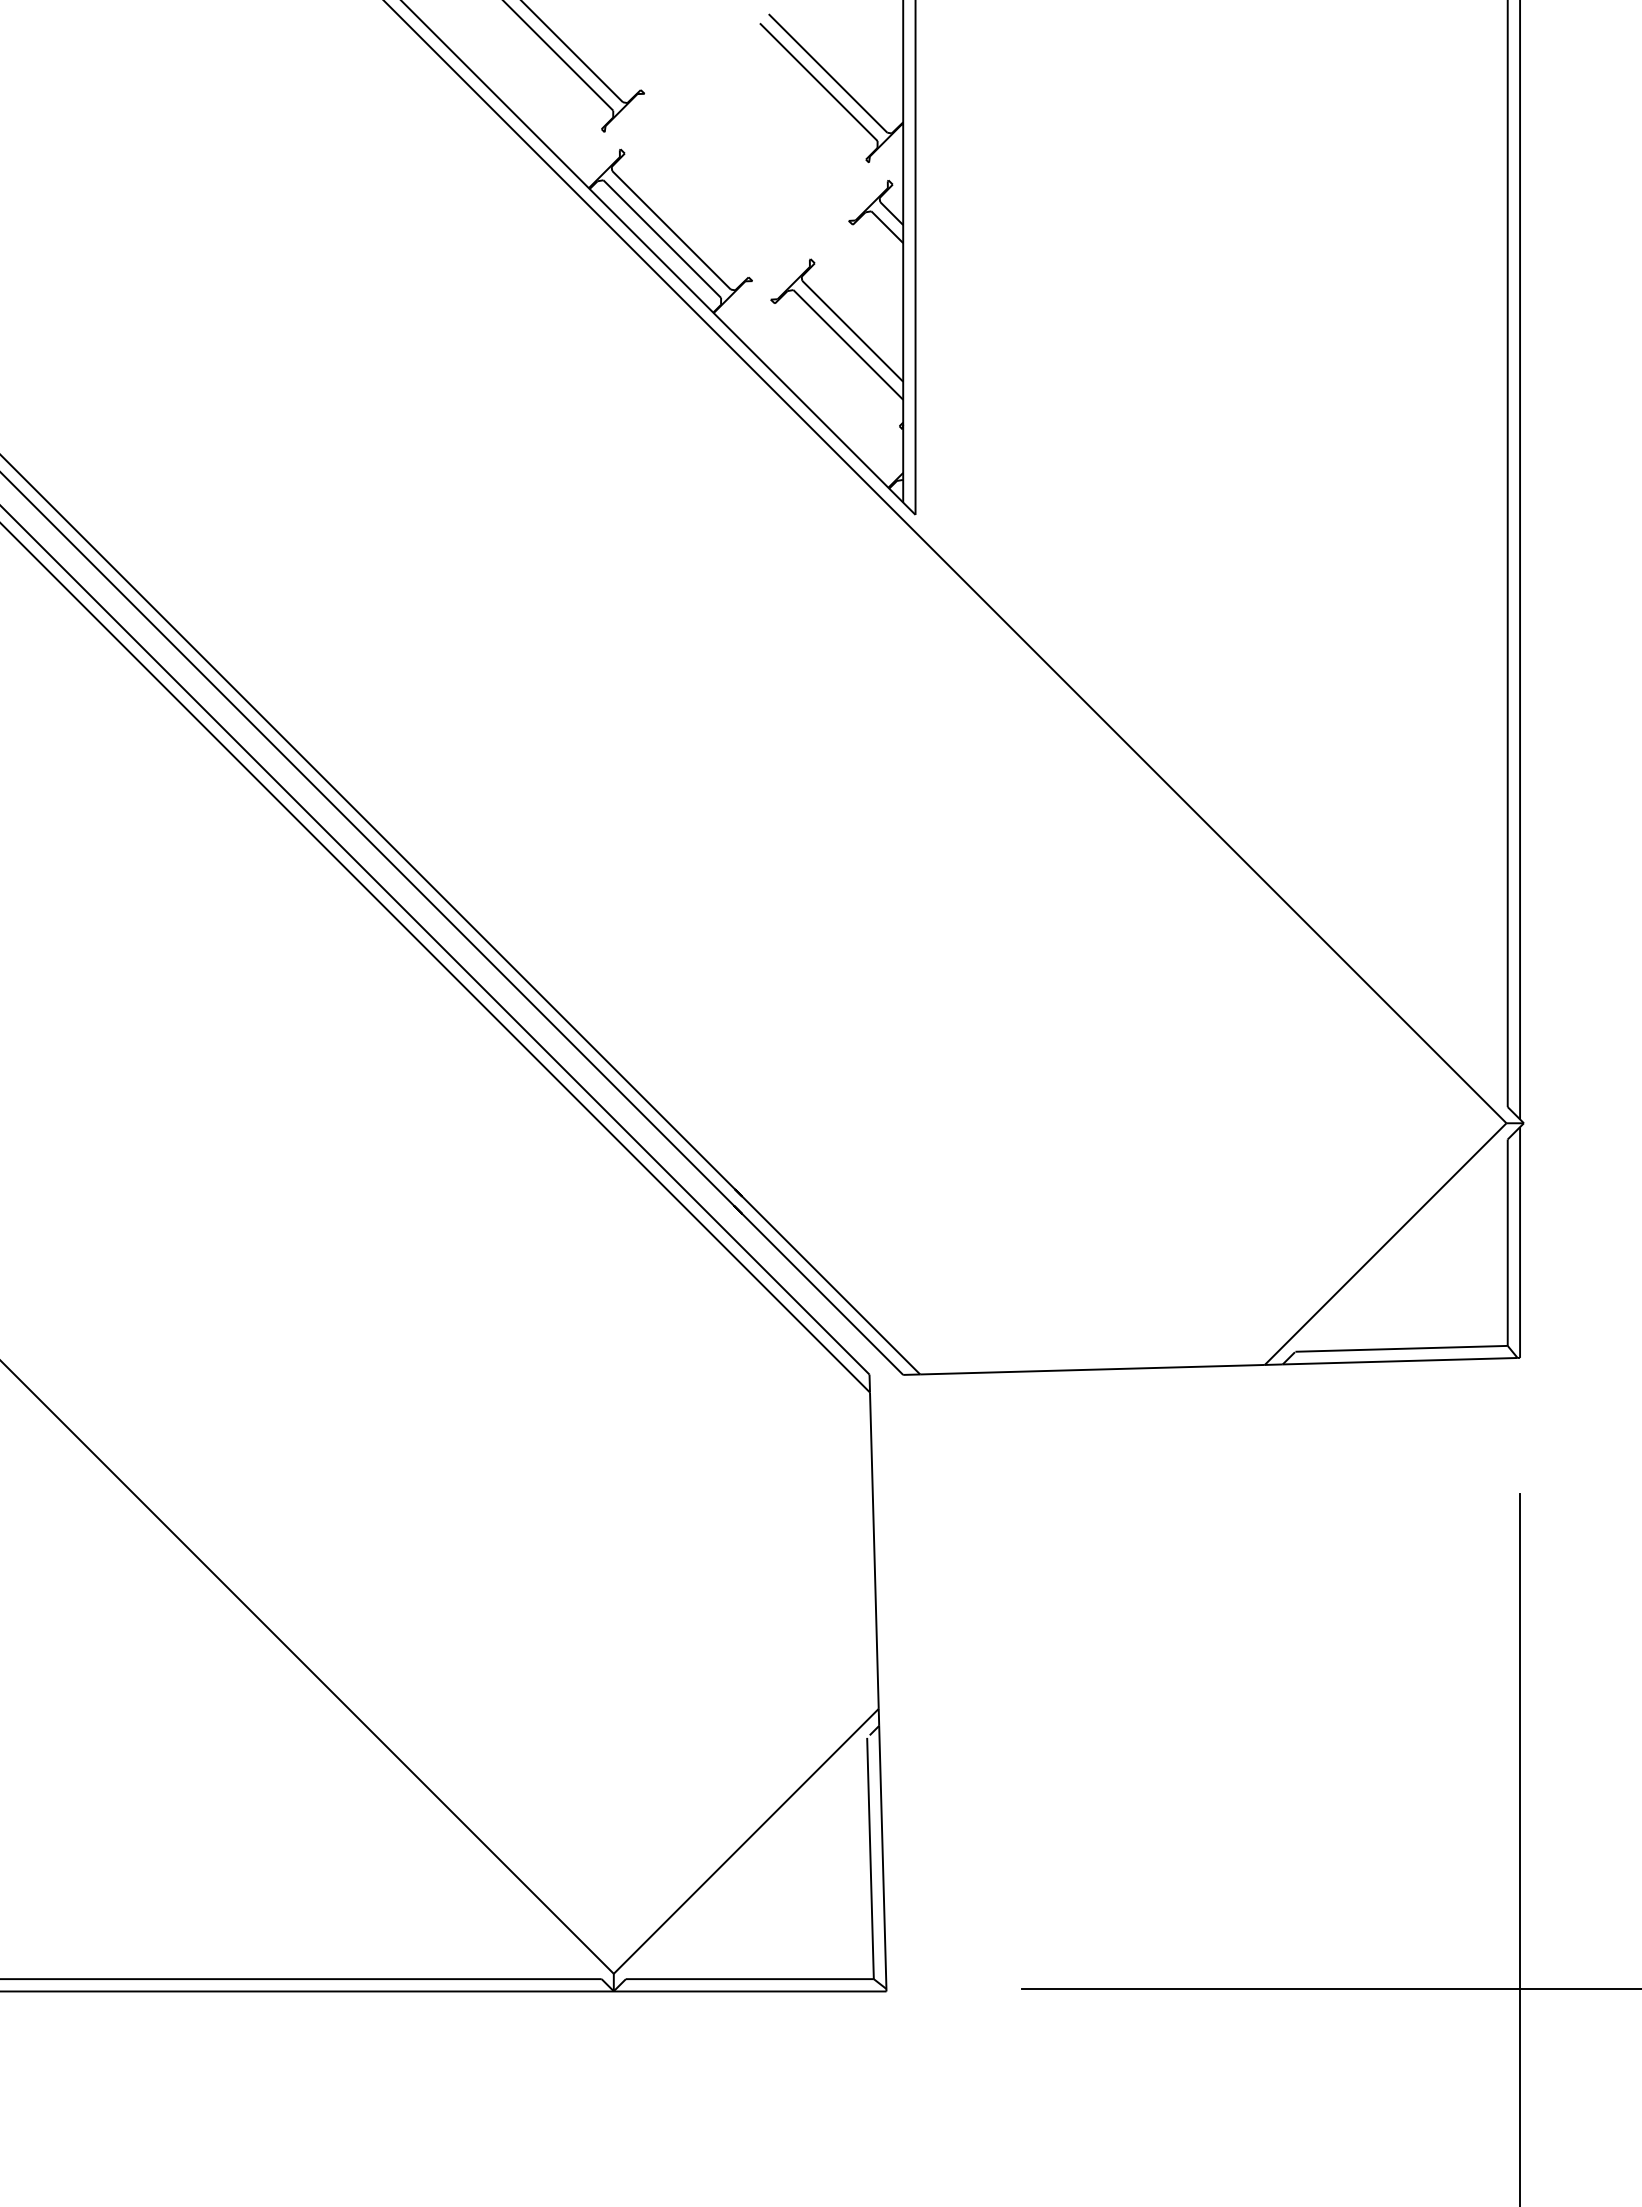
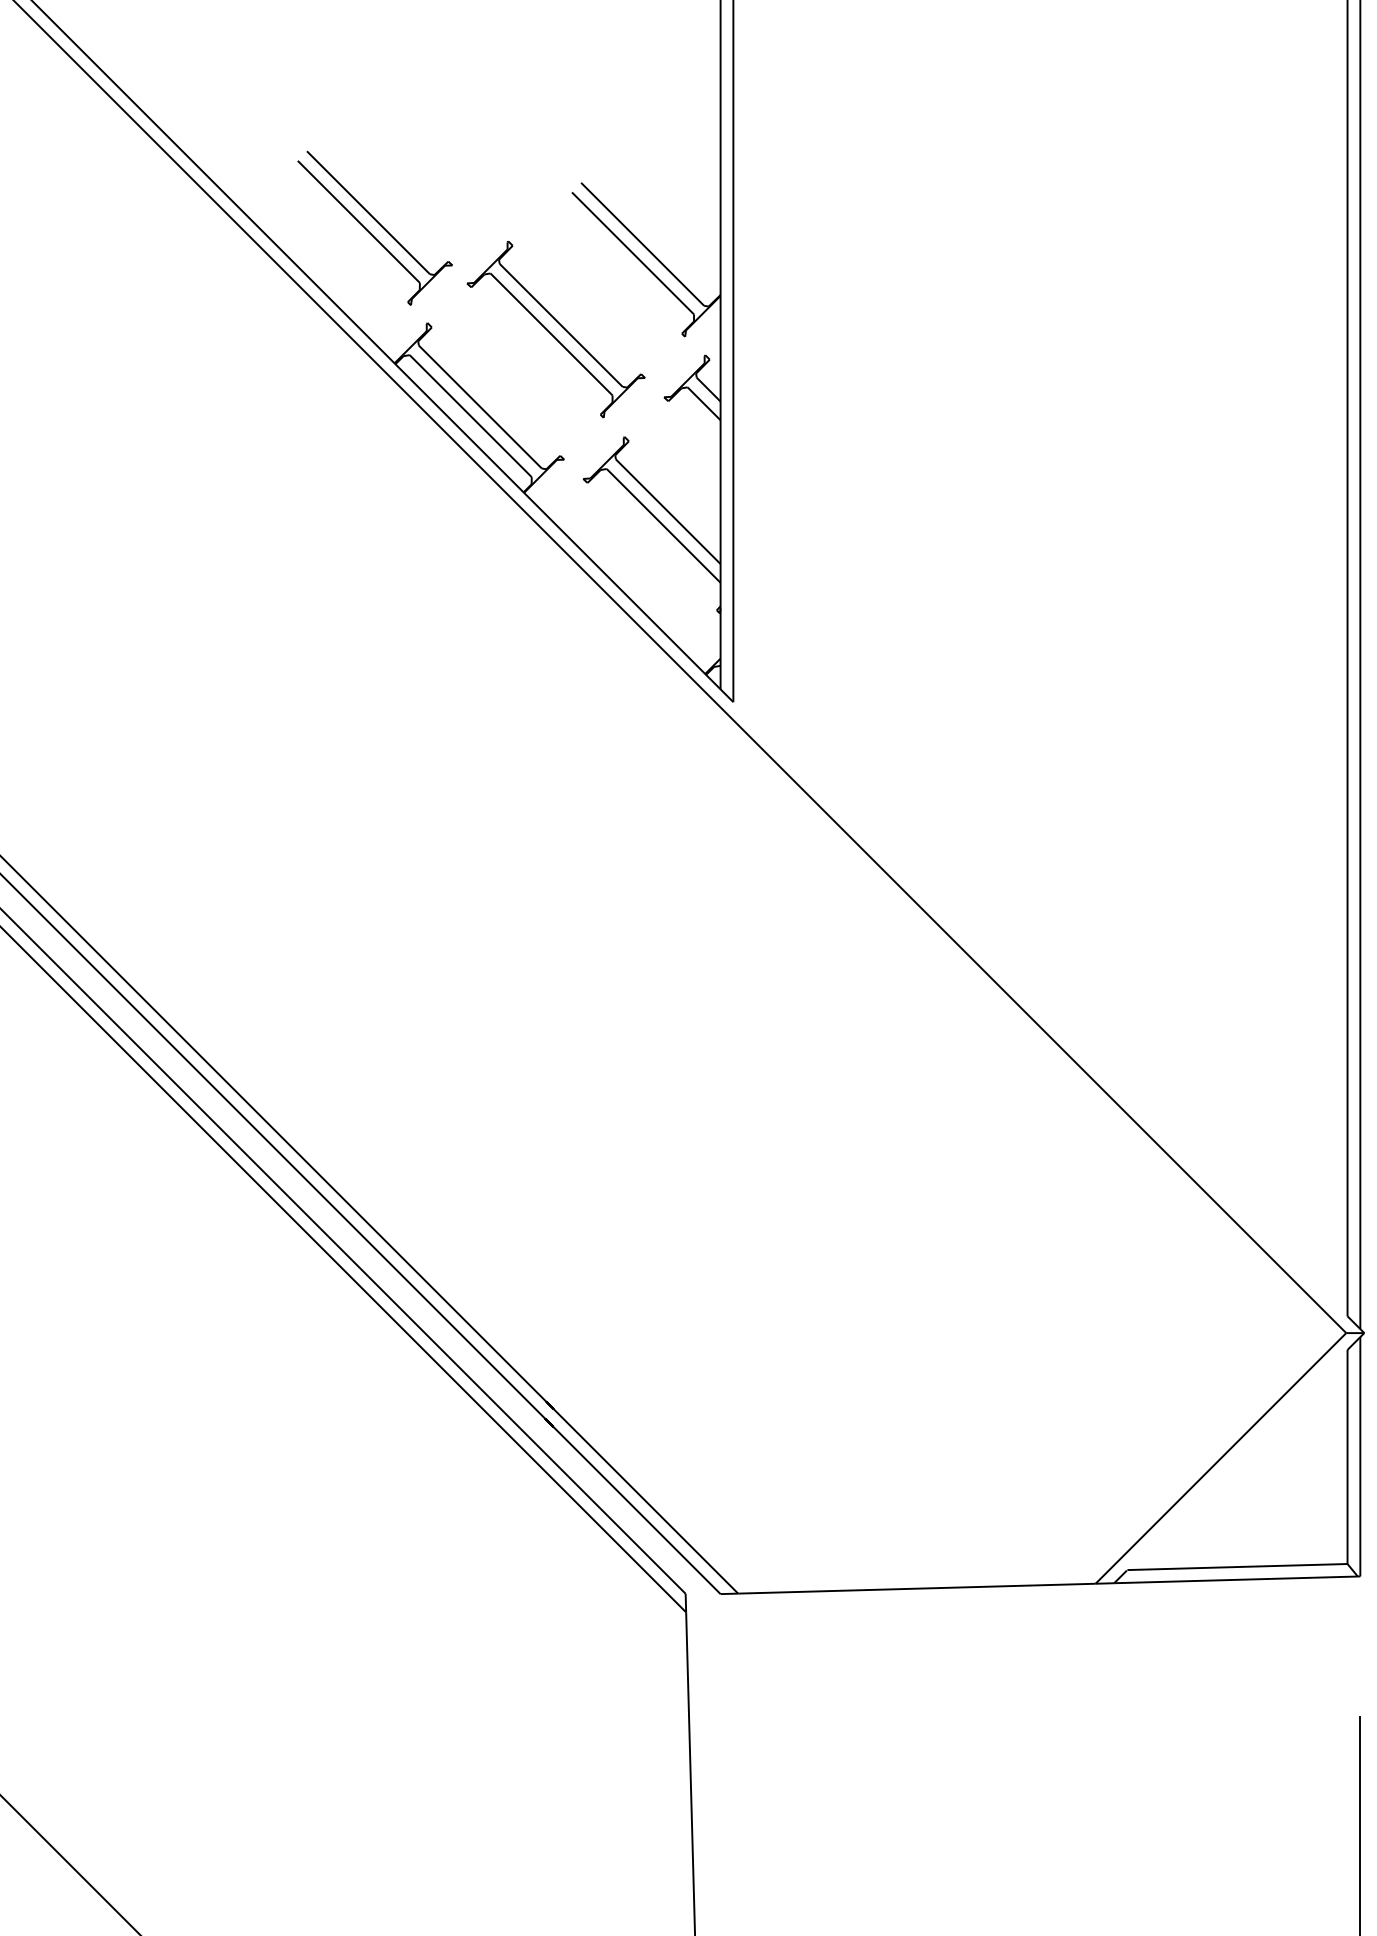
part: (744, 155) -> (555, 329), added

